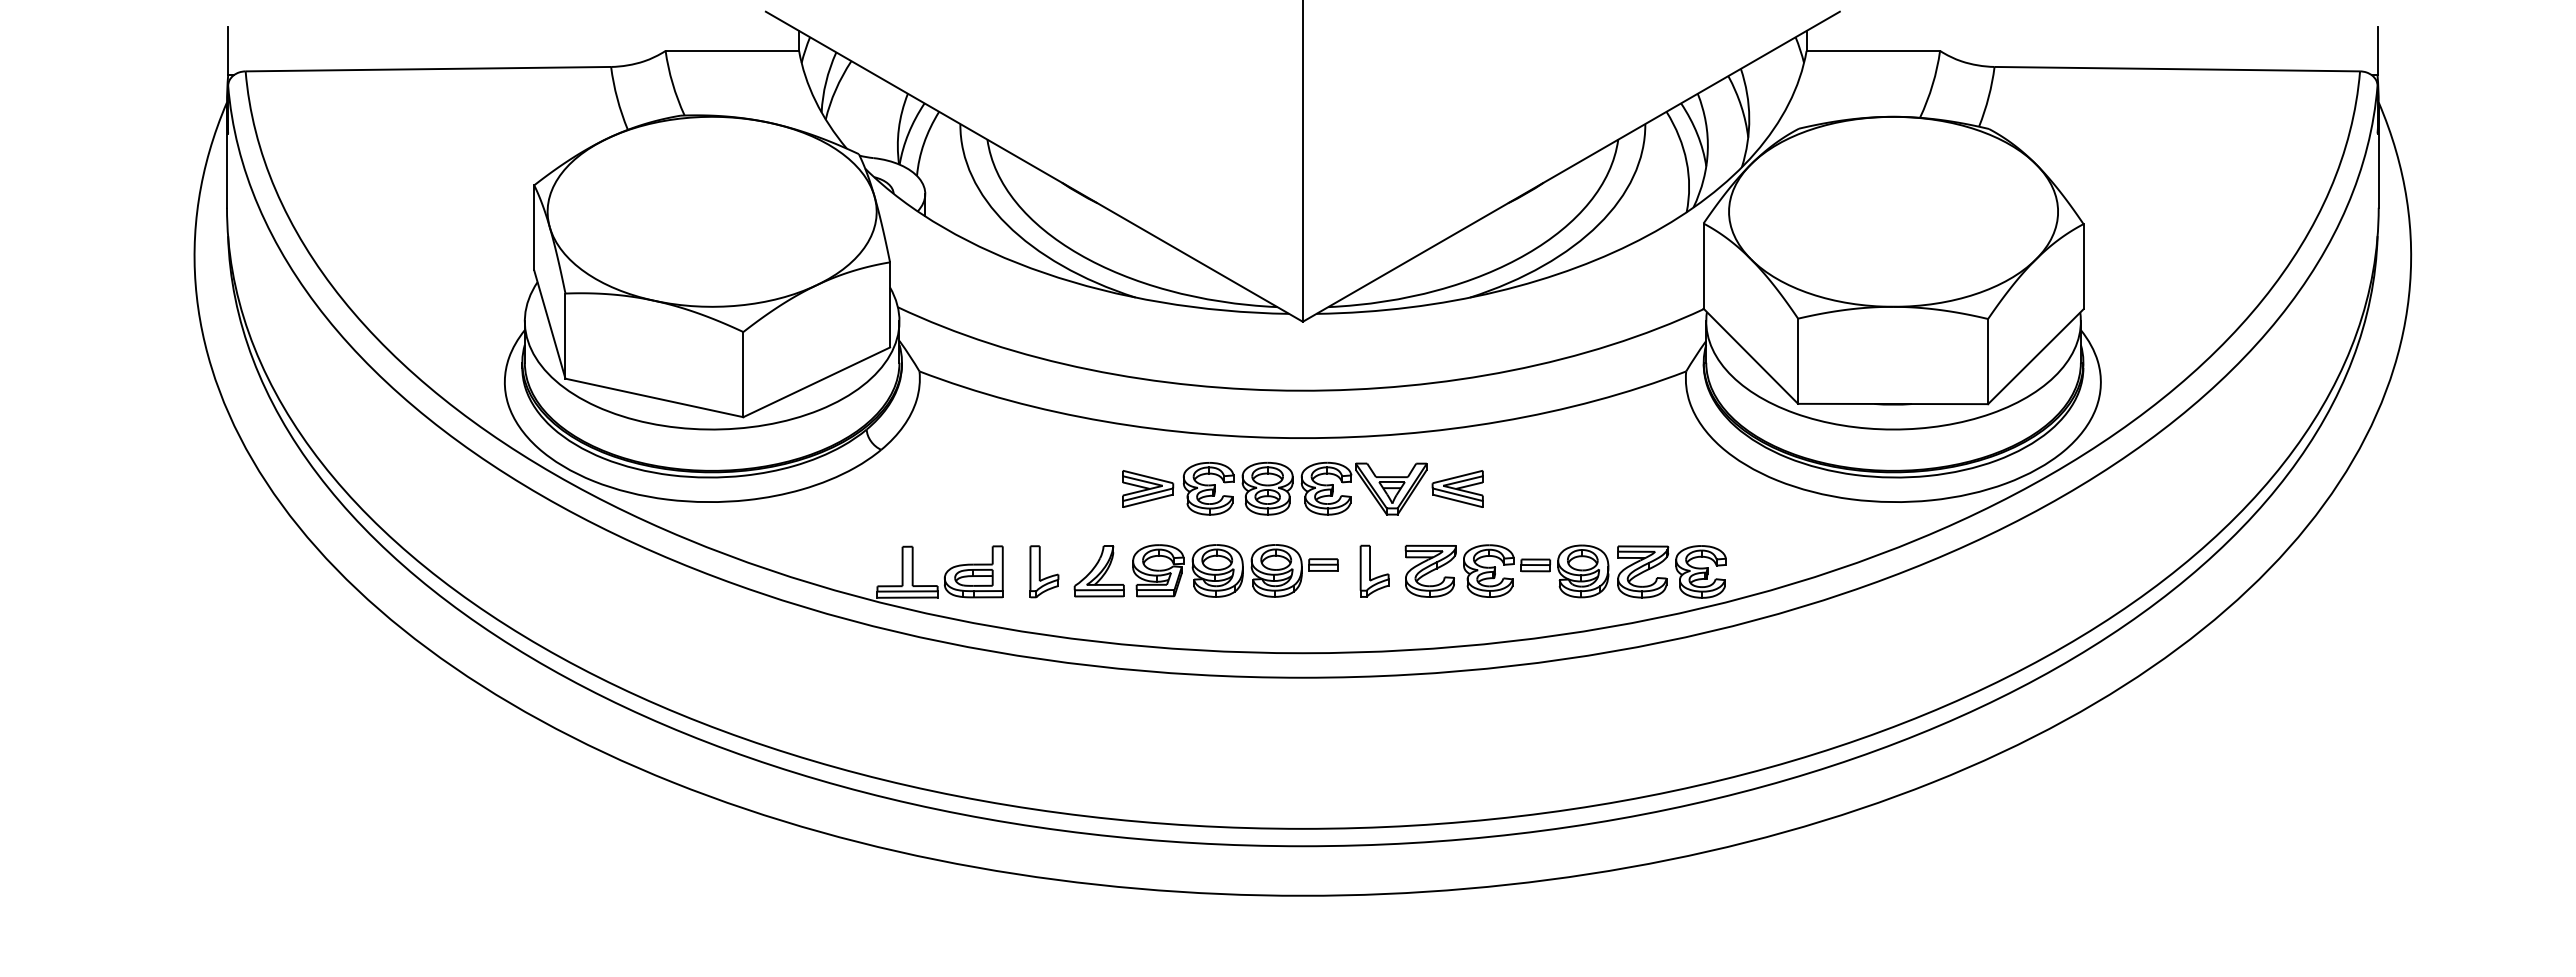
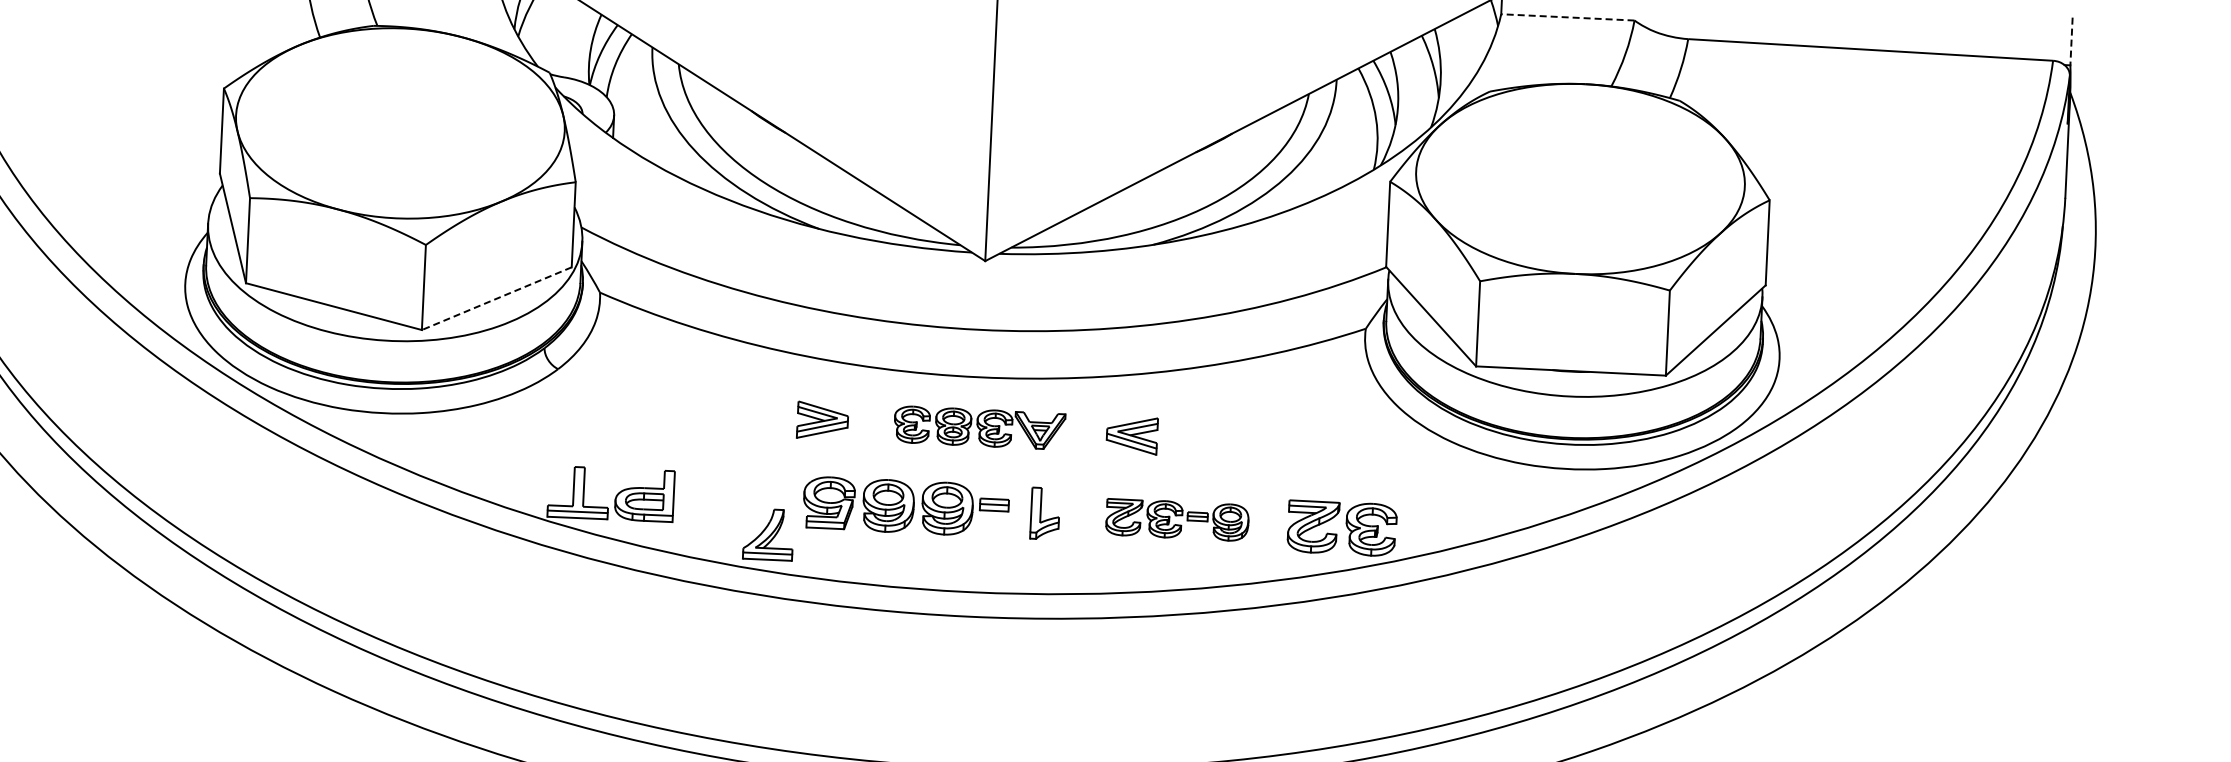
line: (1873, 50) -> (1568, 16), solid -> dashed
line: (2377, 51) -> (2071, 41), solid -> dashed
line: (816, 382) -> (496, 298), solid -> dashed
part: (1304, 488) -> (979, 427), size x0.7
part: (1044, 571) -> (715, 498), removed
part: (1098, 571) -> (767, 534), moved
part: (1506, 571) -> (1176, 520), size x0.7

